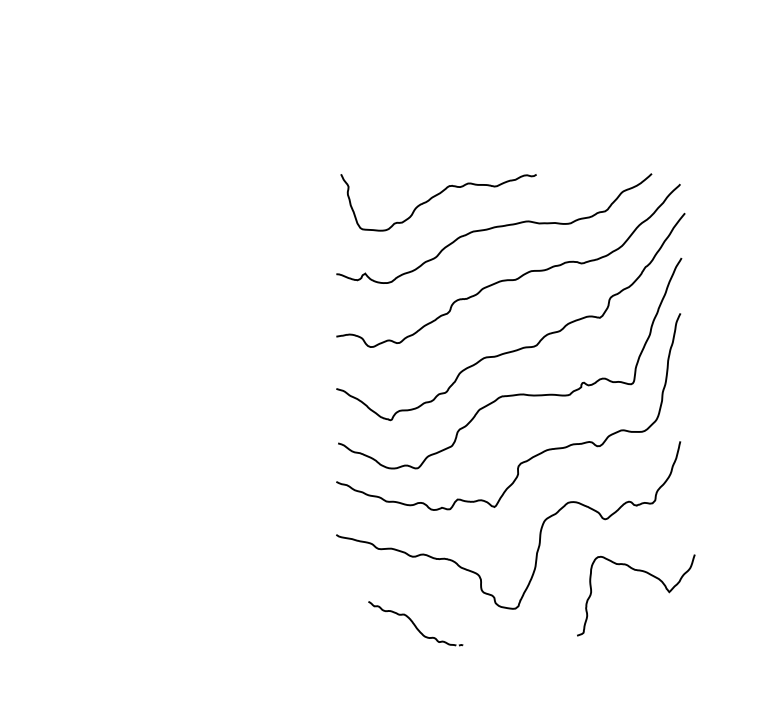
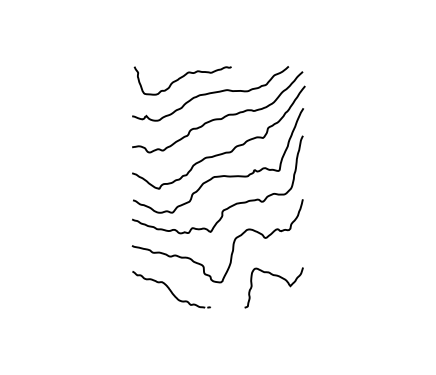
curve: (637, 572) -> (274, 276), moved
part: (415, 623) -> (171, 289), size x1.67

